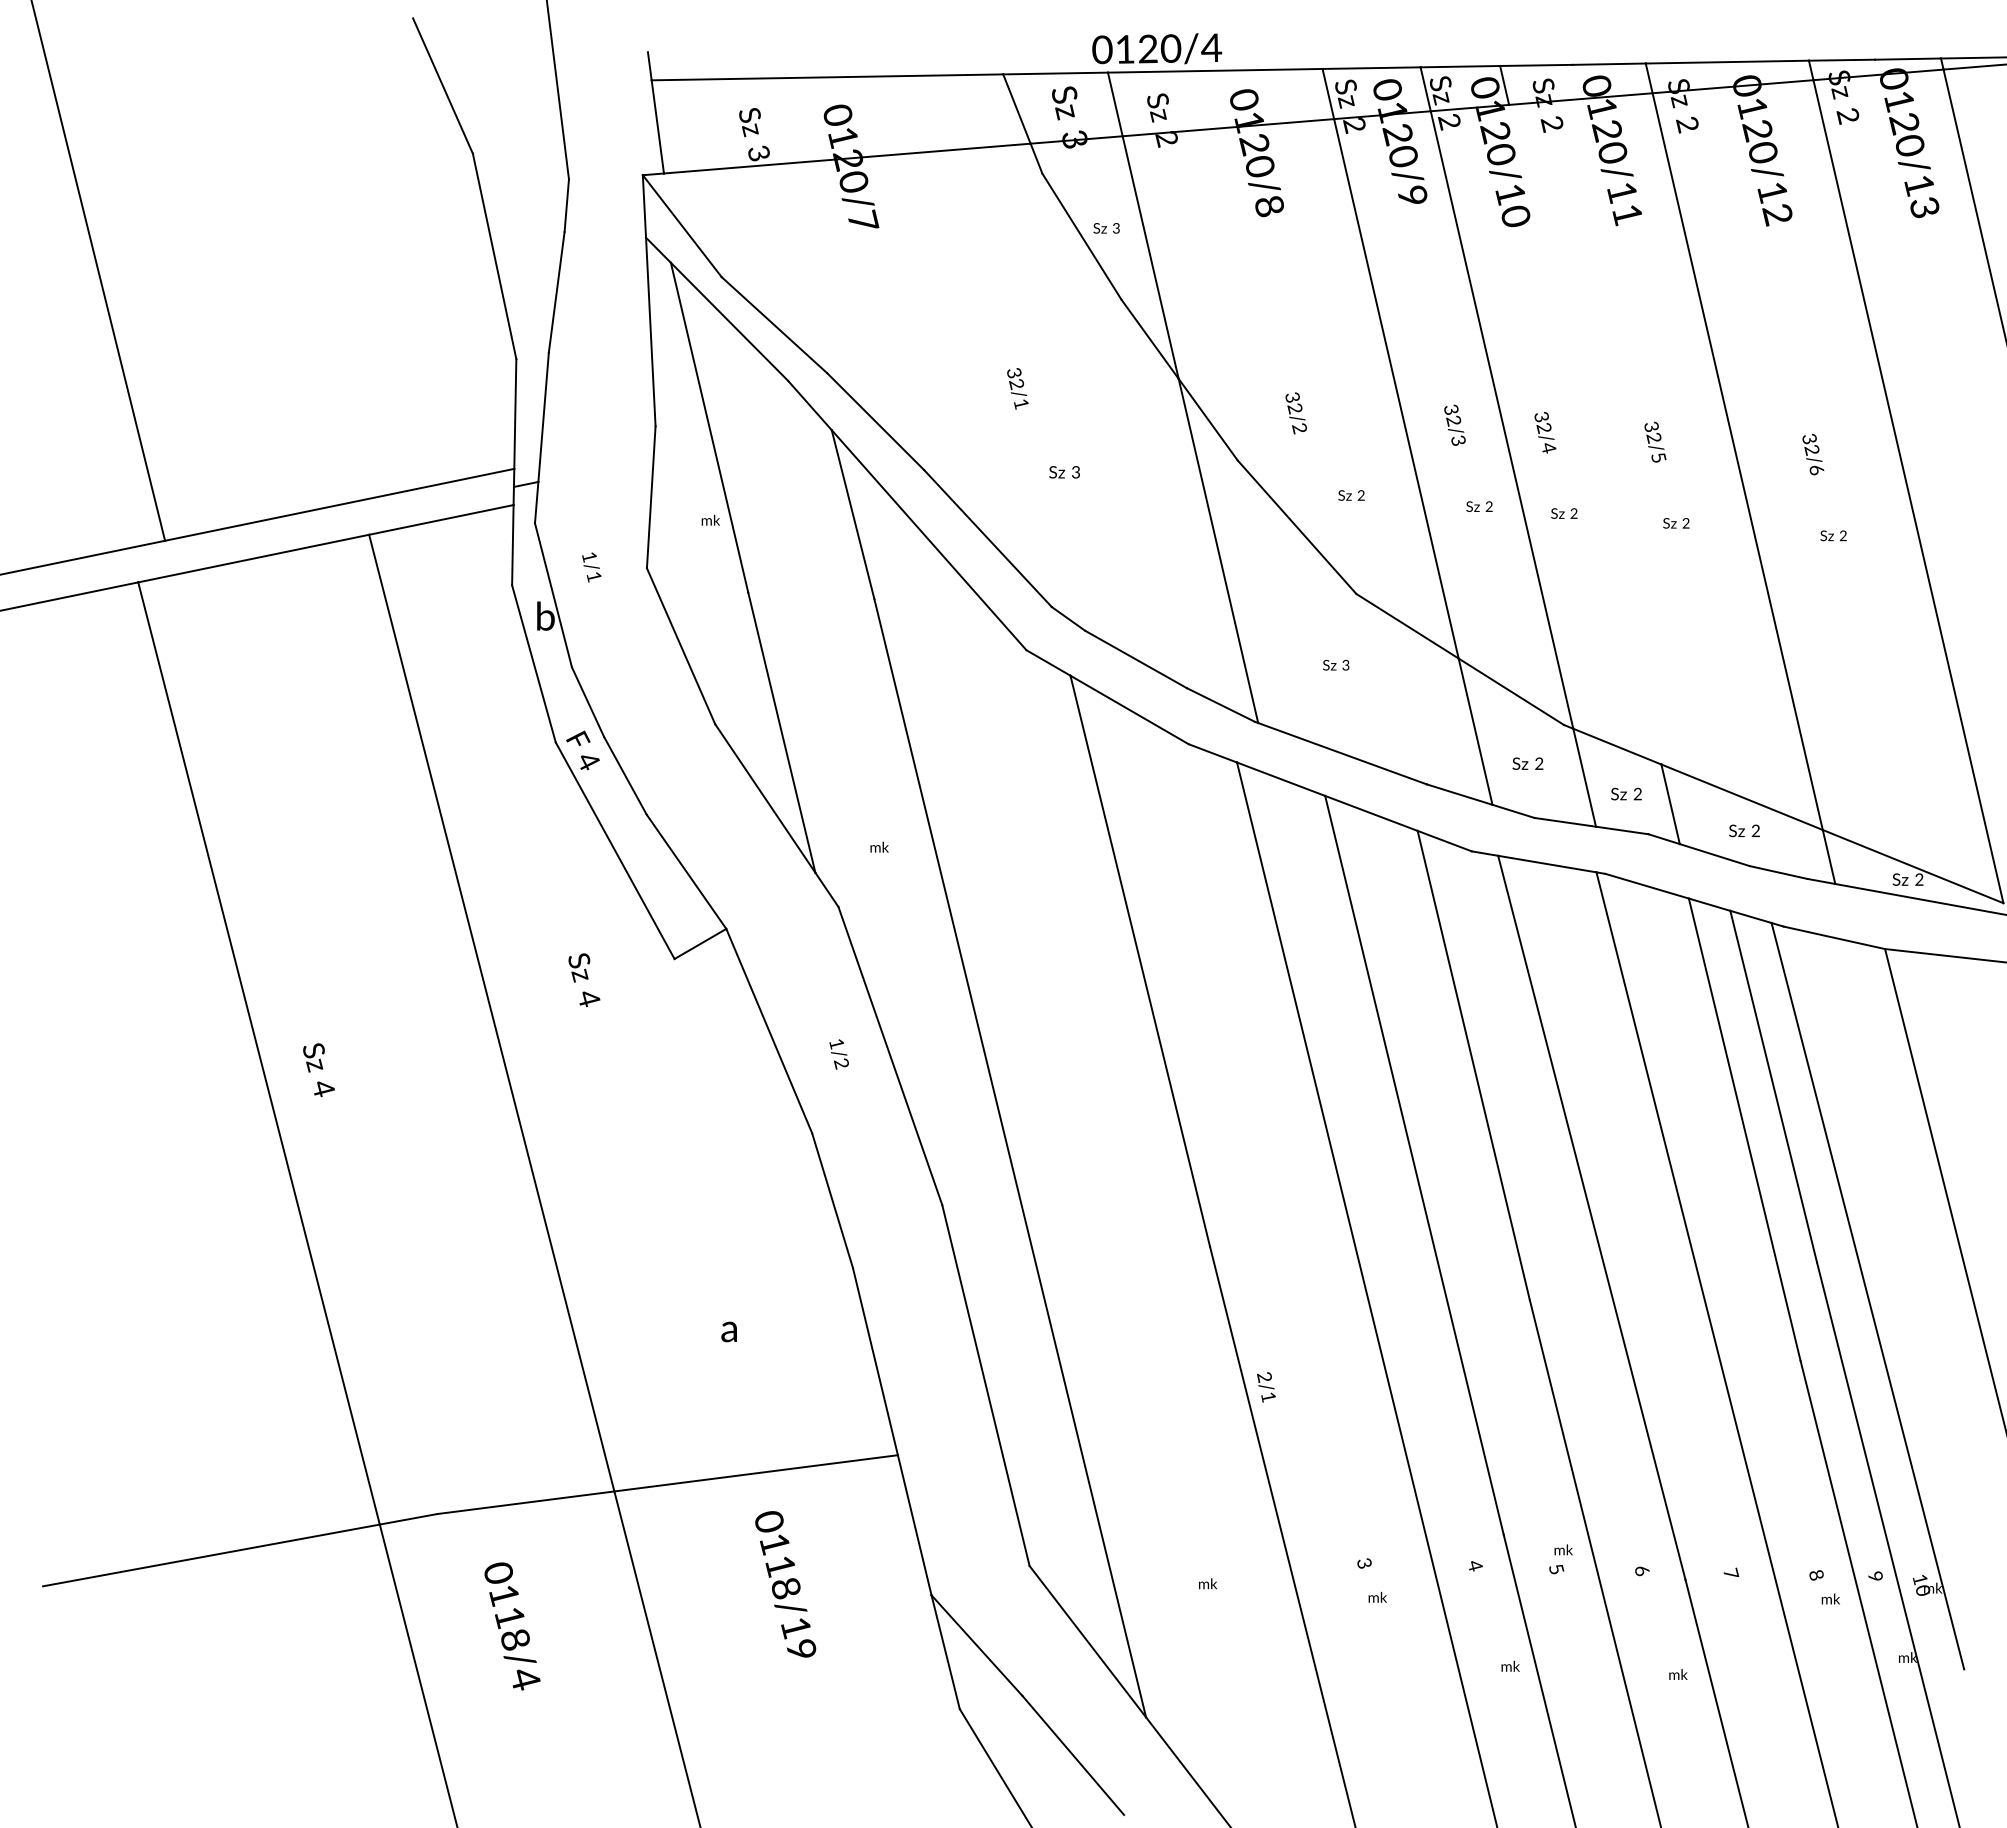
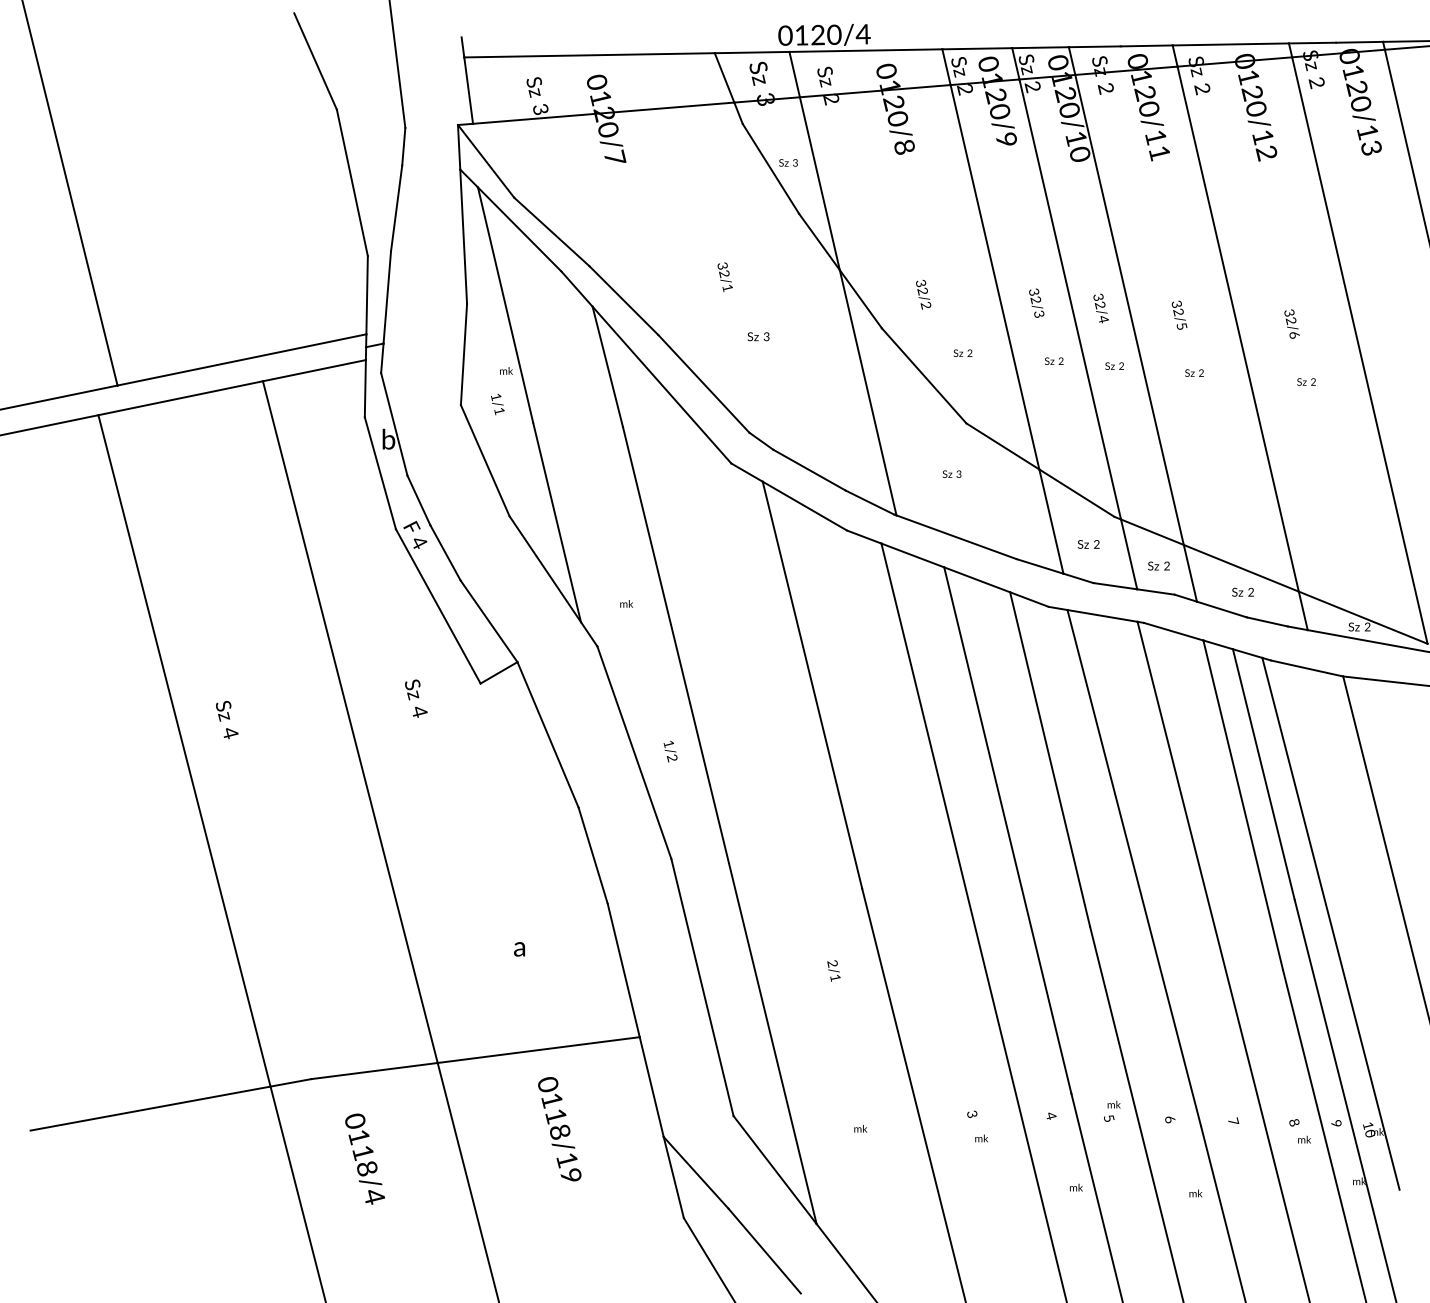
line: (1585, 434) -> (1129, 309), added
text: (591, 567) -> (497, 404), moved
text: (838, 1054) -> (670, 751), moved
text: (318, 1070) -> (226, 720), moved
text: (1266, 1387) -> (834, 971), moved

